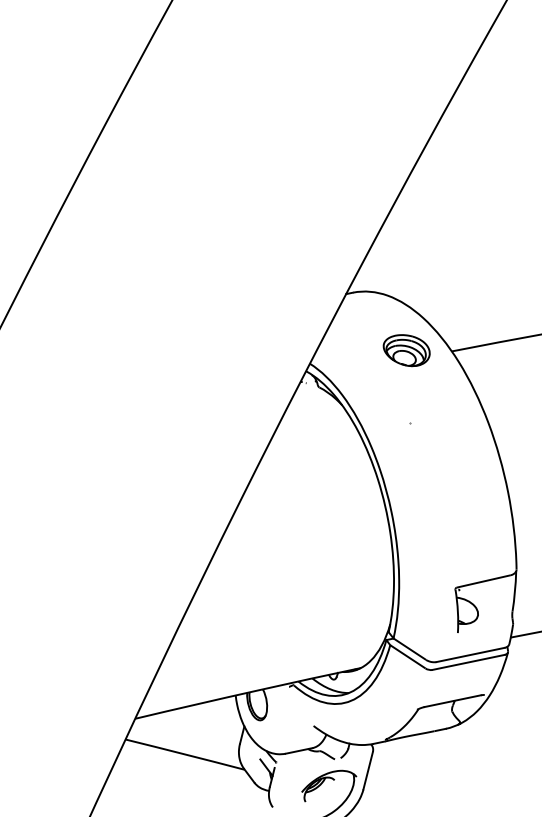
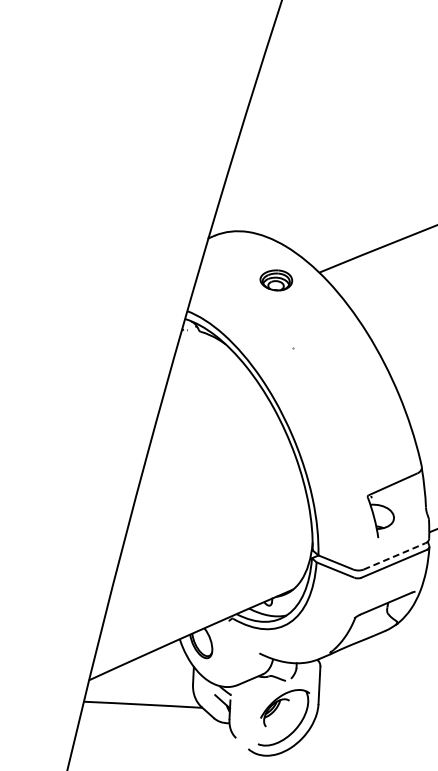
part: (406, 350) -> (276, 280), size x0.7
line: (470, 654) -> (394, 556), solid -> dashed

